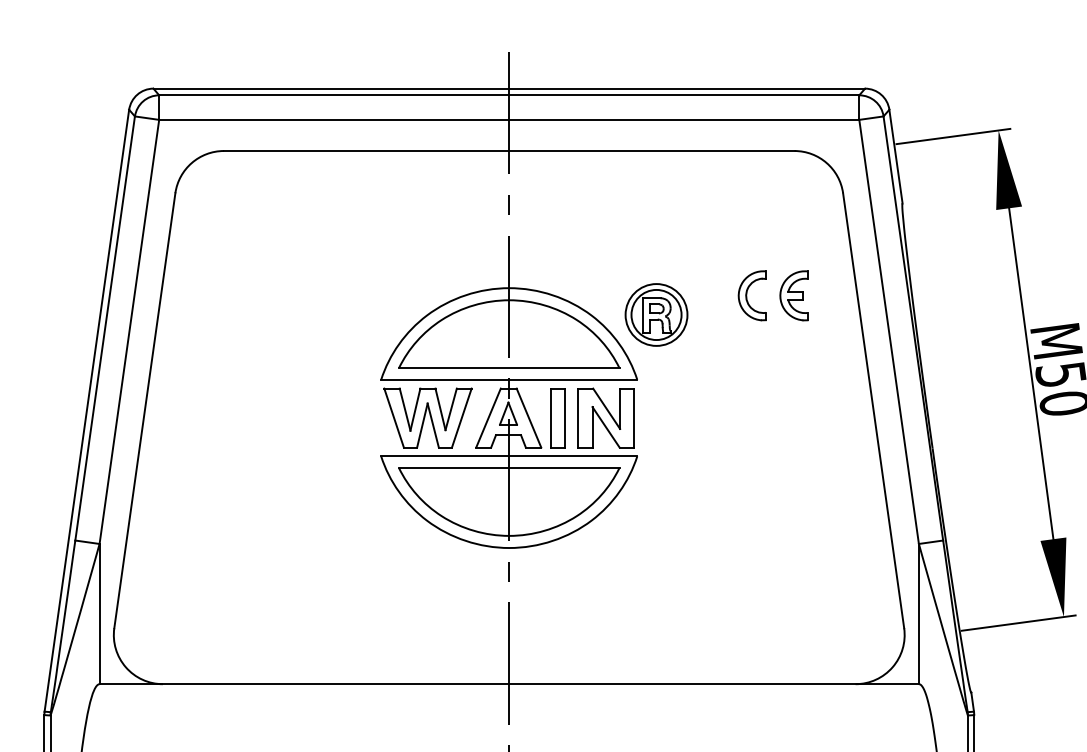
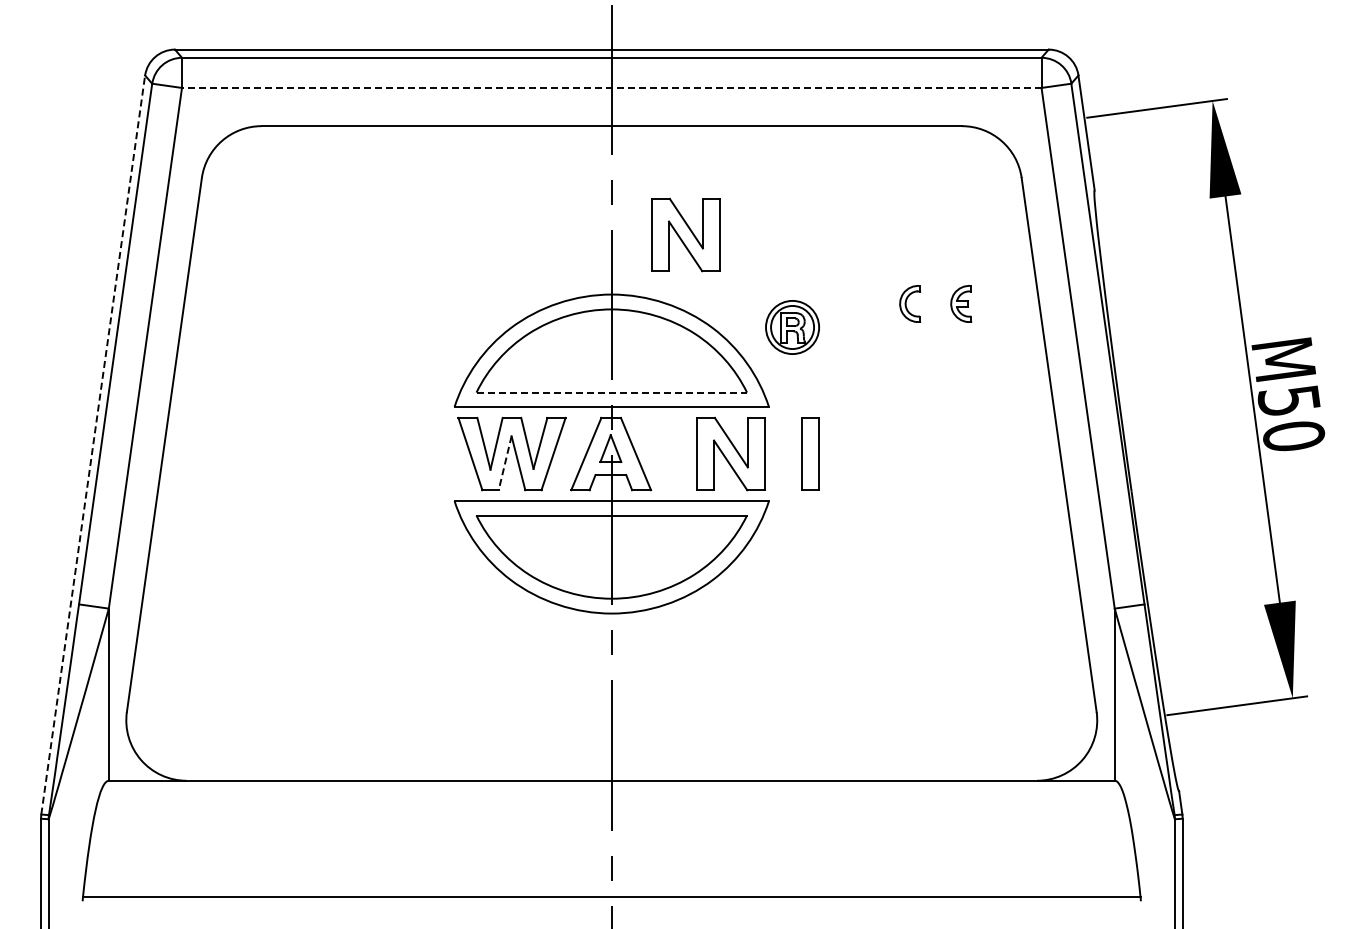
line: (509, 119) -> (611, 87), solid -> dashed
part: (569, 240) -> (685, 235), added
part: (751, 295) -> (909, 303), size x0.6
part: (793, 295) -> (960, 303), size x0.6
part: (656, 314) -> (792, 327), size x0.7
line: (509, 367) -> (612, 392), solid -> dashed
line: (87, 410) -> (93, 444), solid -> dashed
part: (557, 417) -> (810, 453), moved
line: (422, 425) -> (505, 463), solid -> dashed

